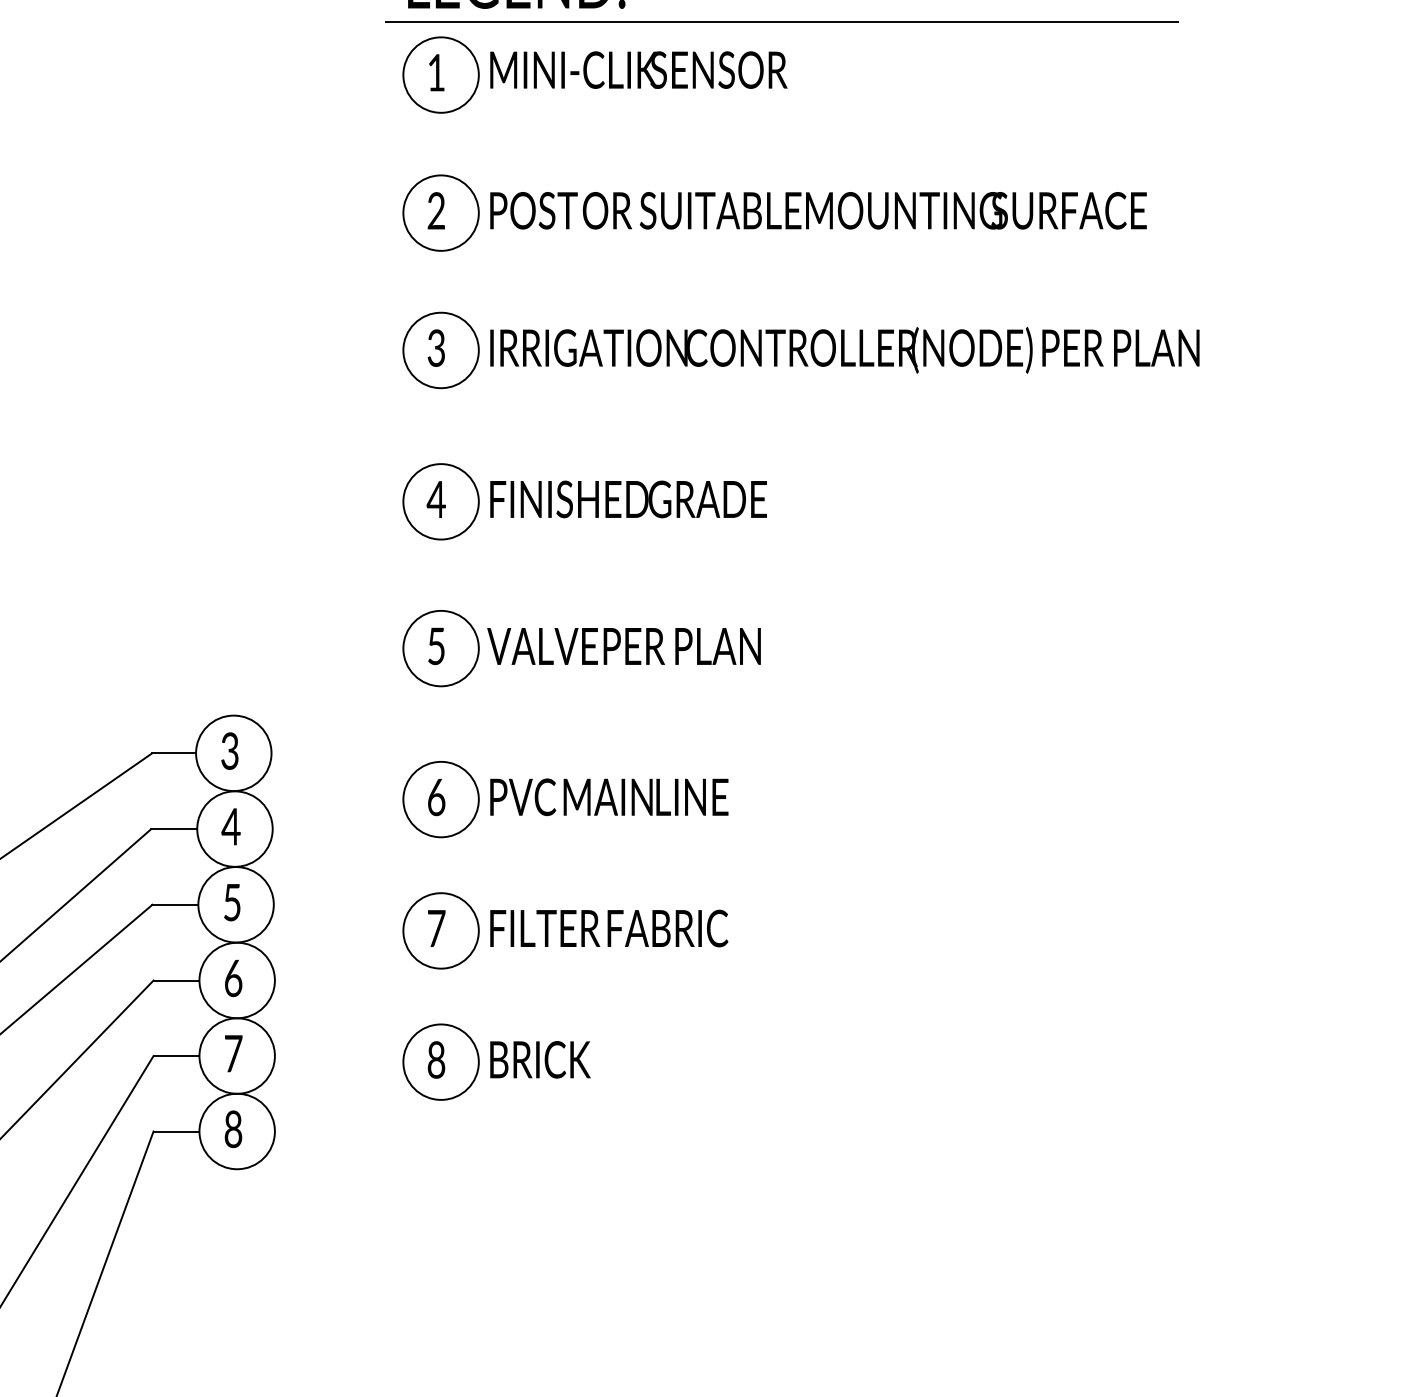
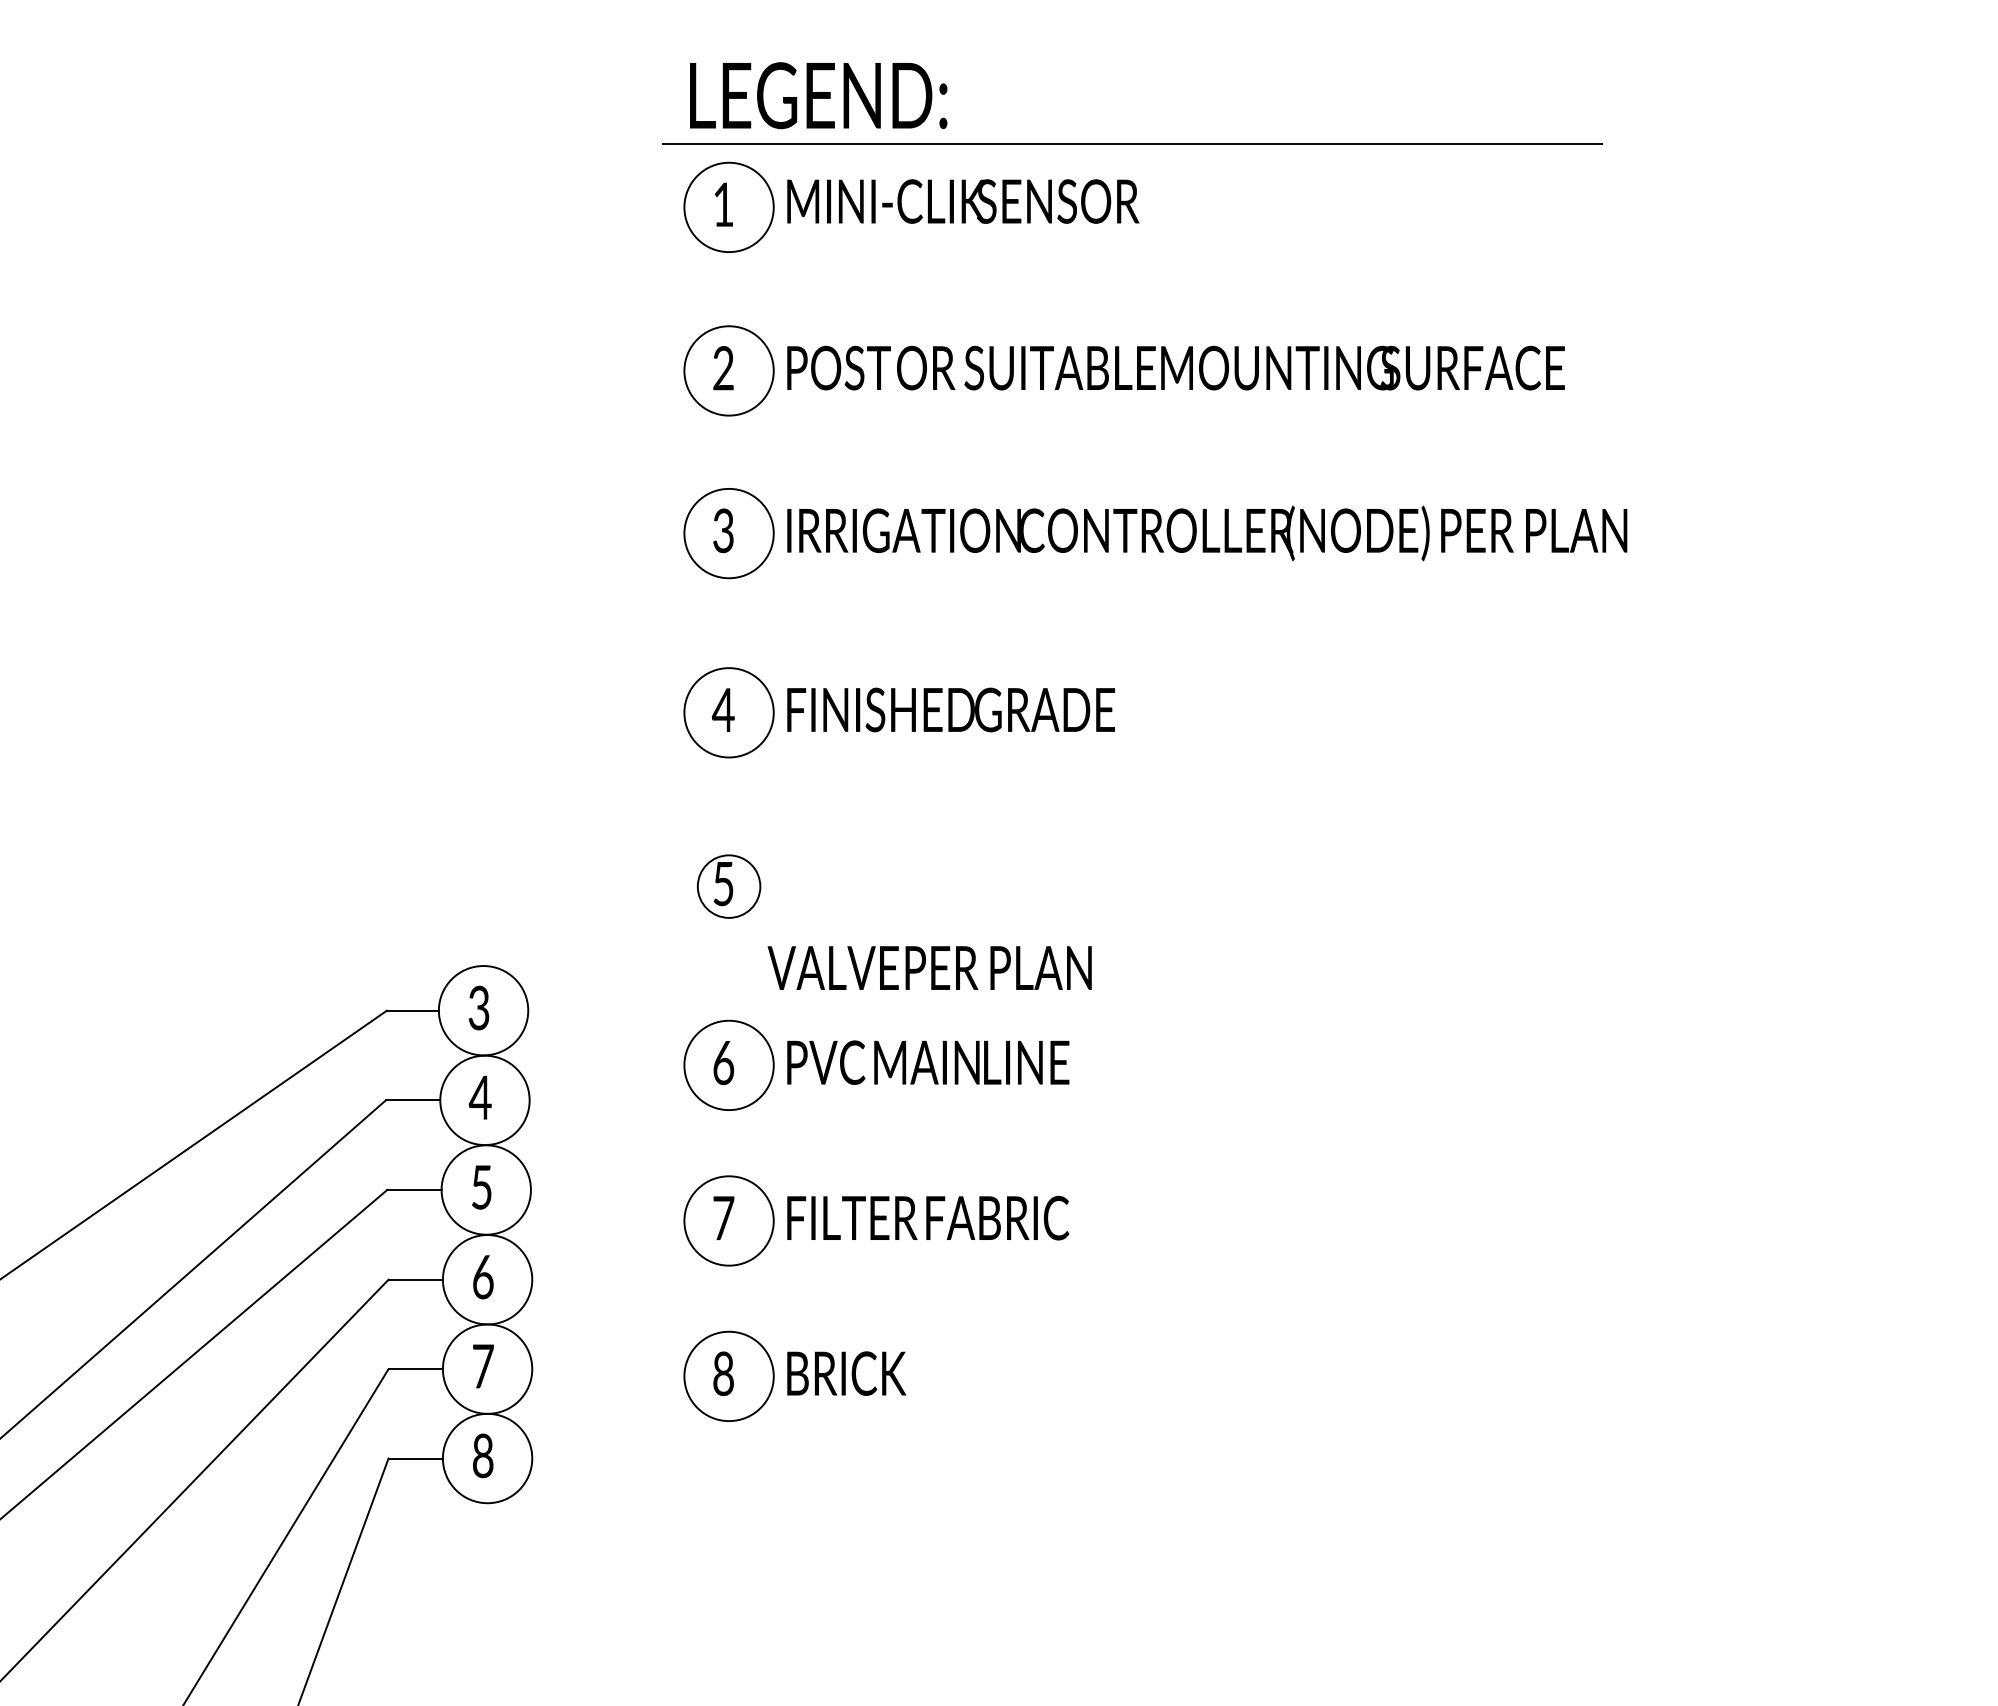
text: (623, 645) -> (929, 967), moved
circle: (440, 648) -> (728, 886), size x0.7

